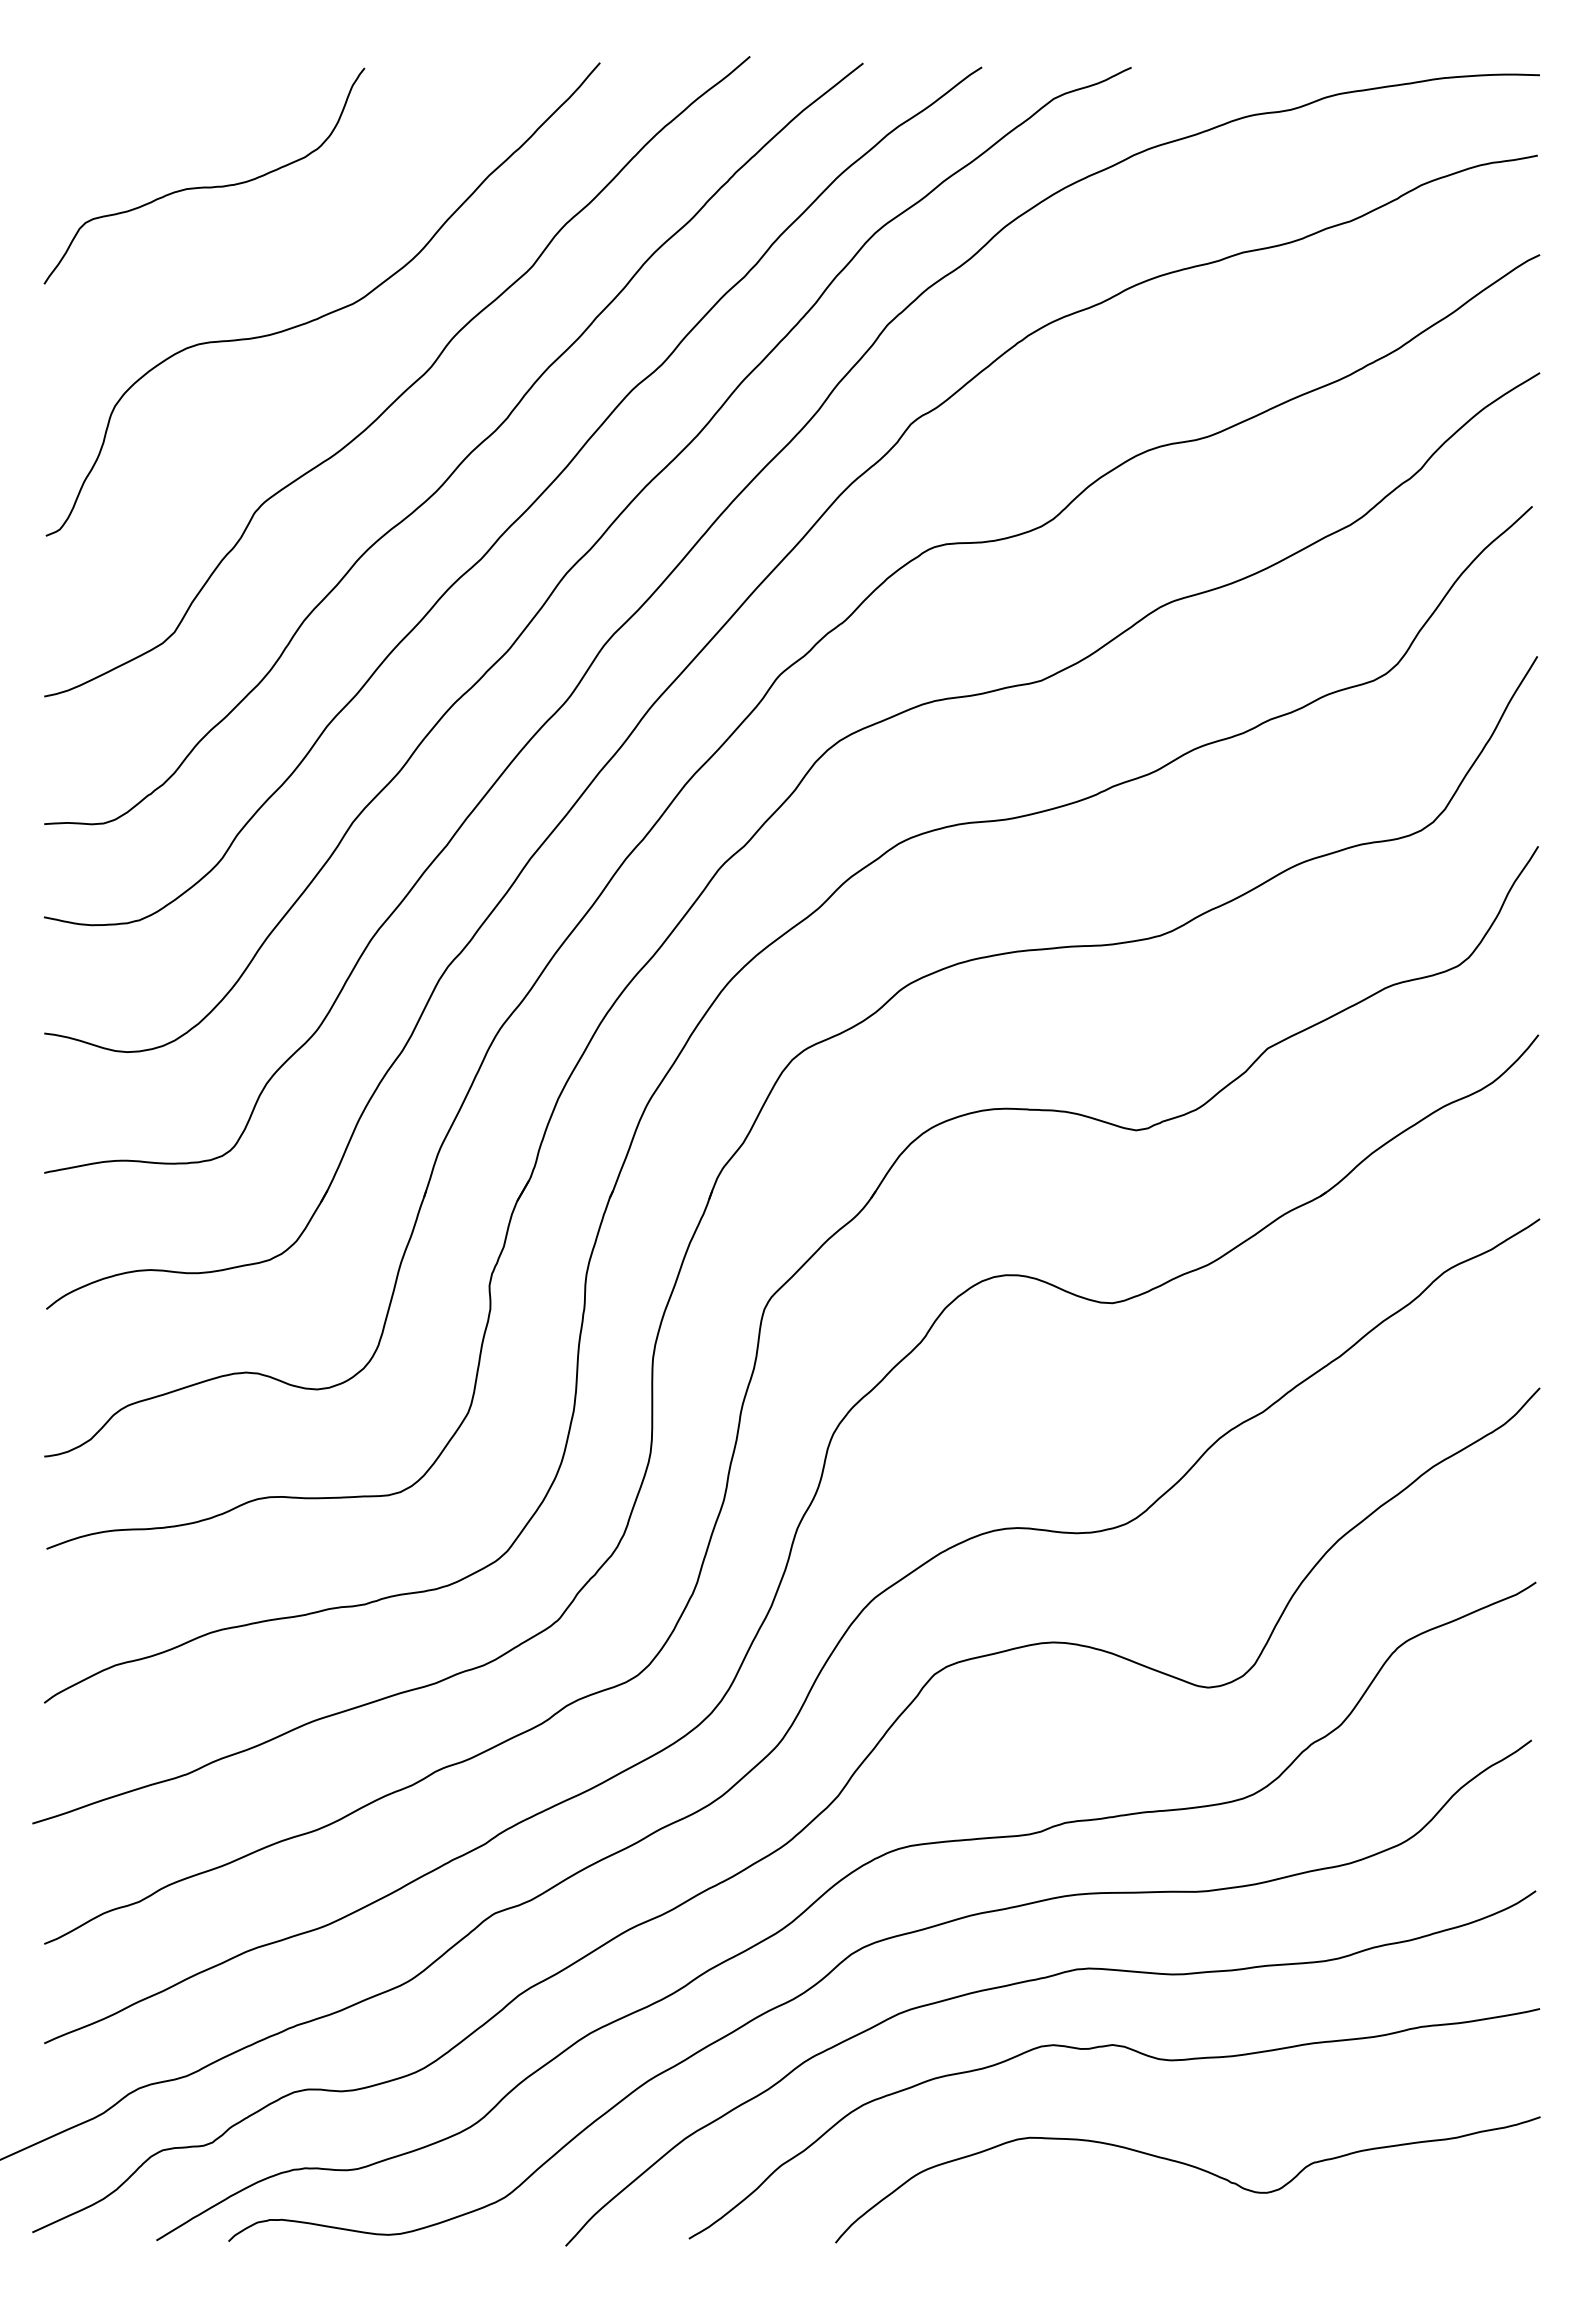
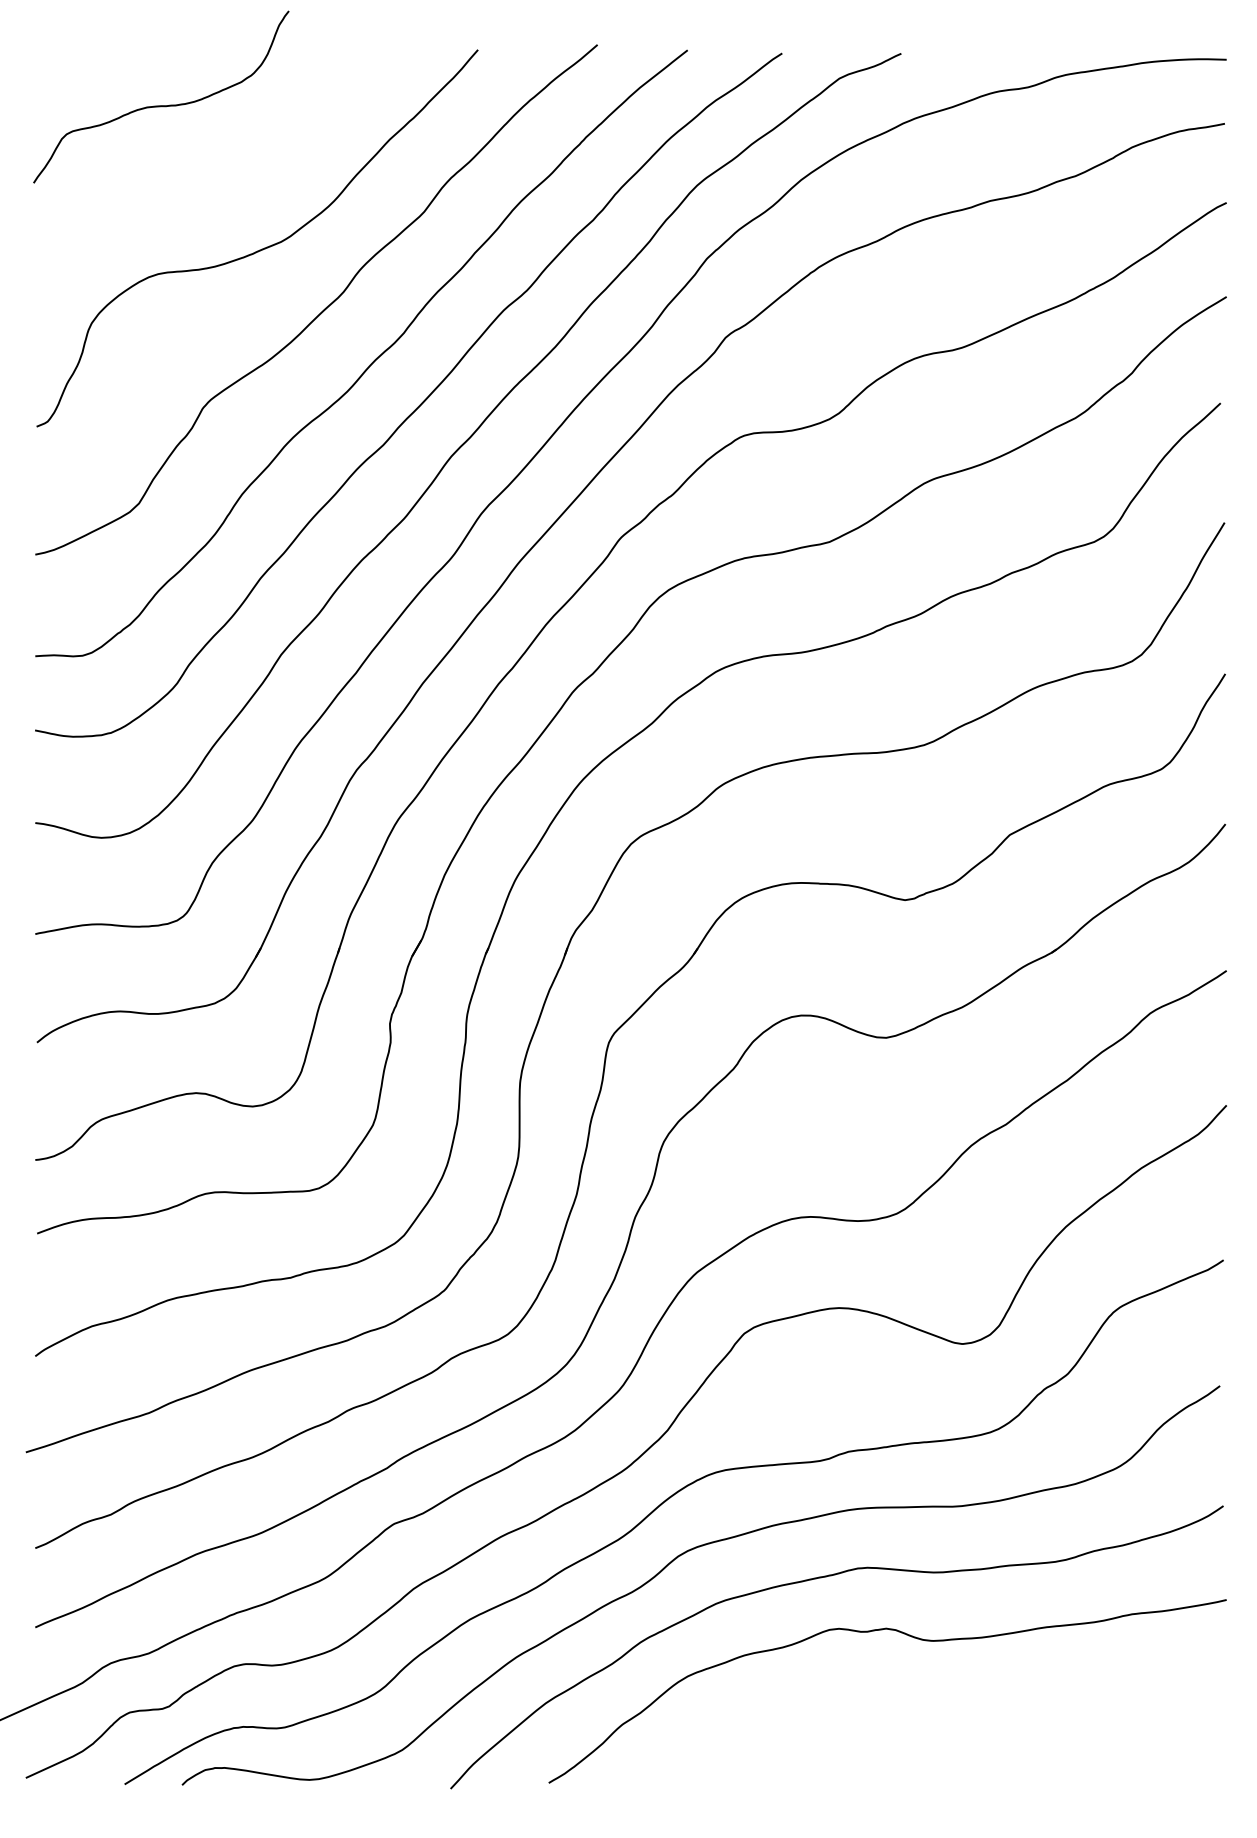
curve: (204, 186) -> (161, 105), moved
curve: (1192, 2167) -> (949, 1726), removed

